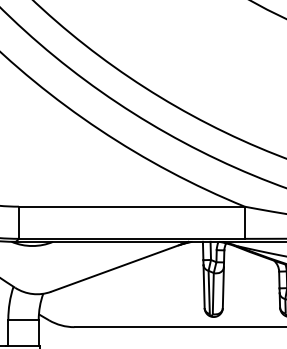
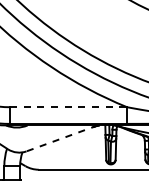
line: (131, 207) -> (68, 107), solid -> dashed
line: (120, 267) -> (62, 138), solid -> dashed

